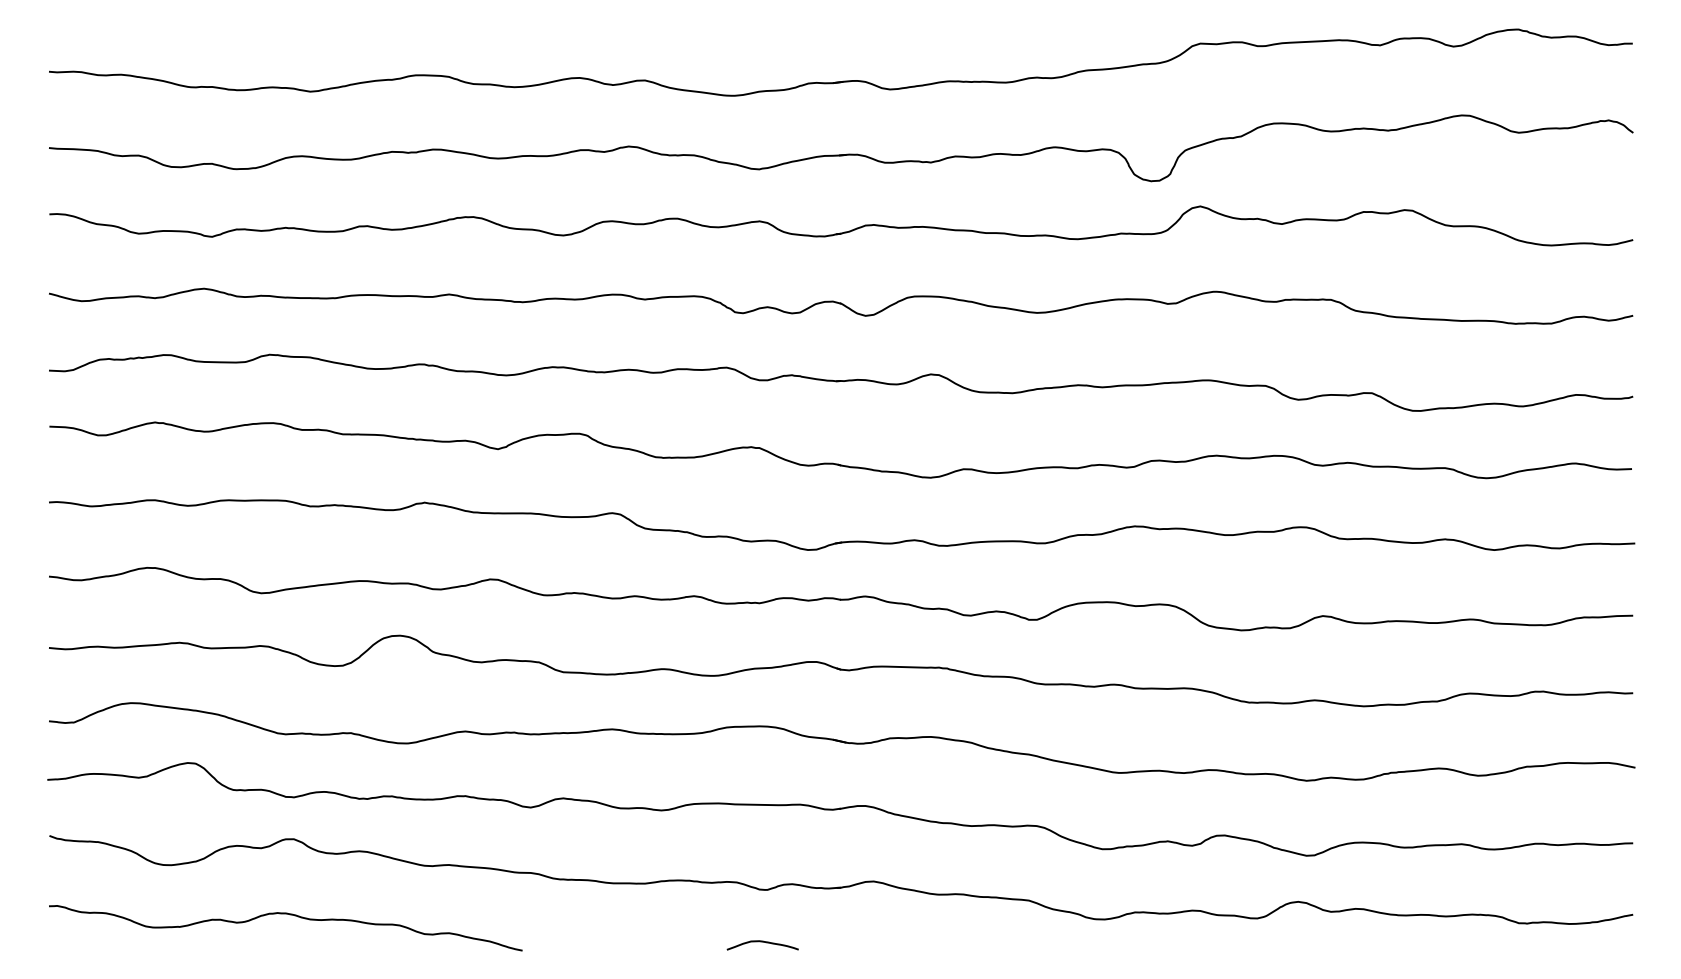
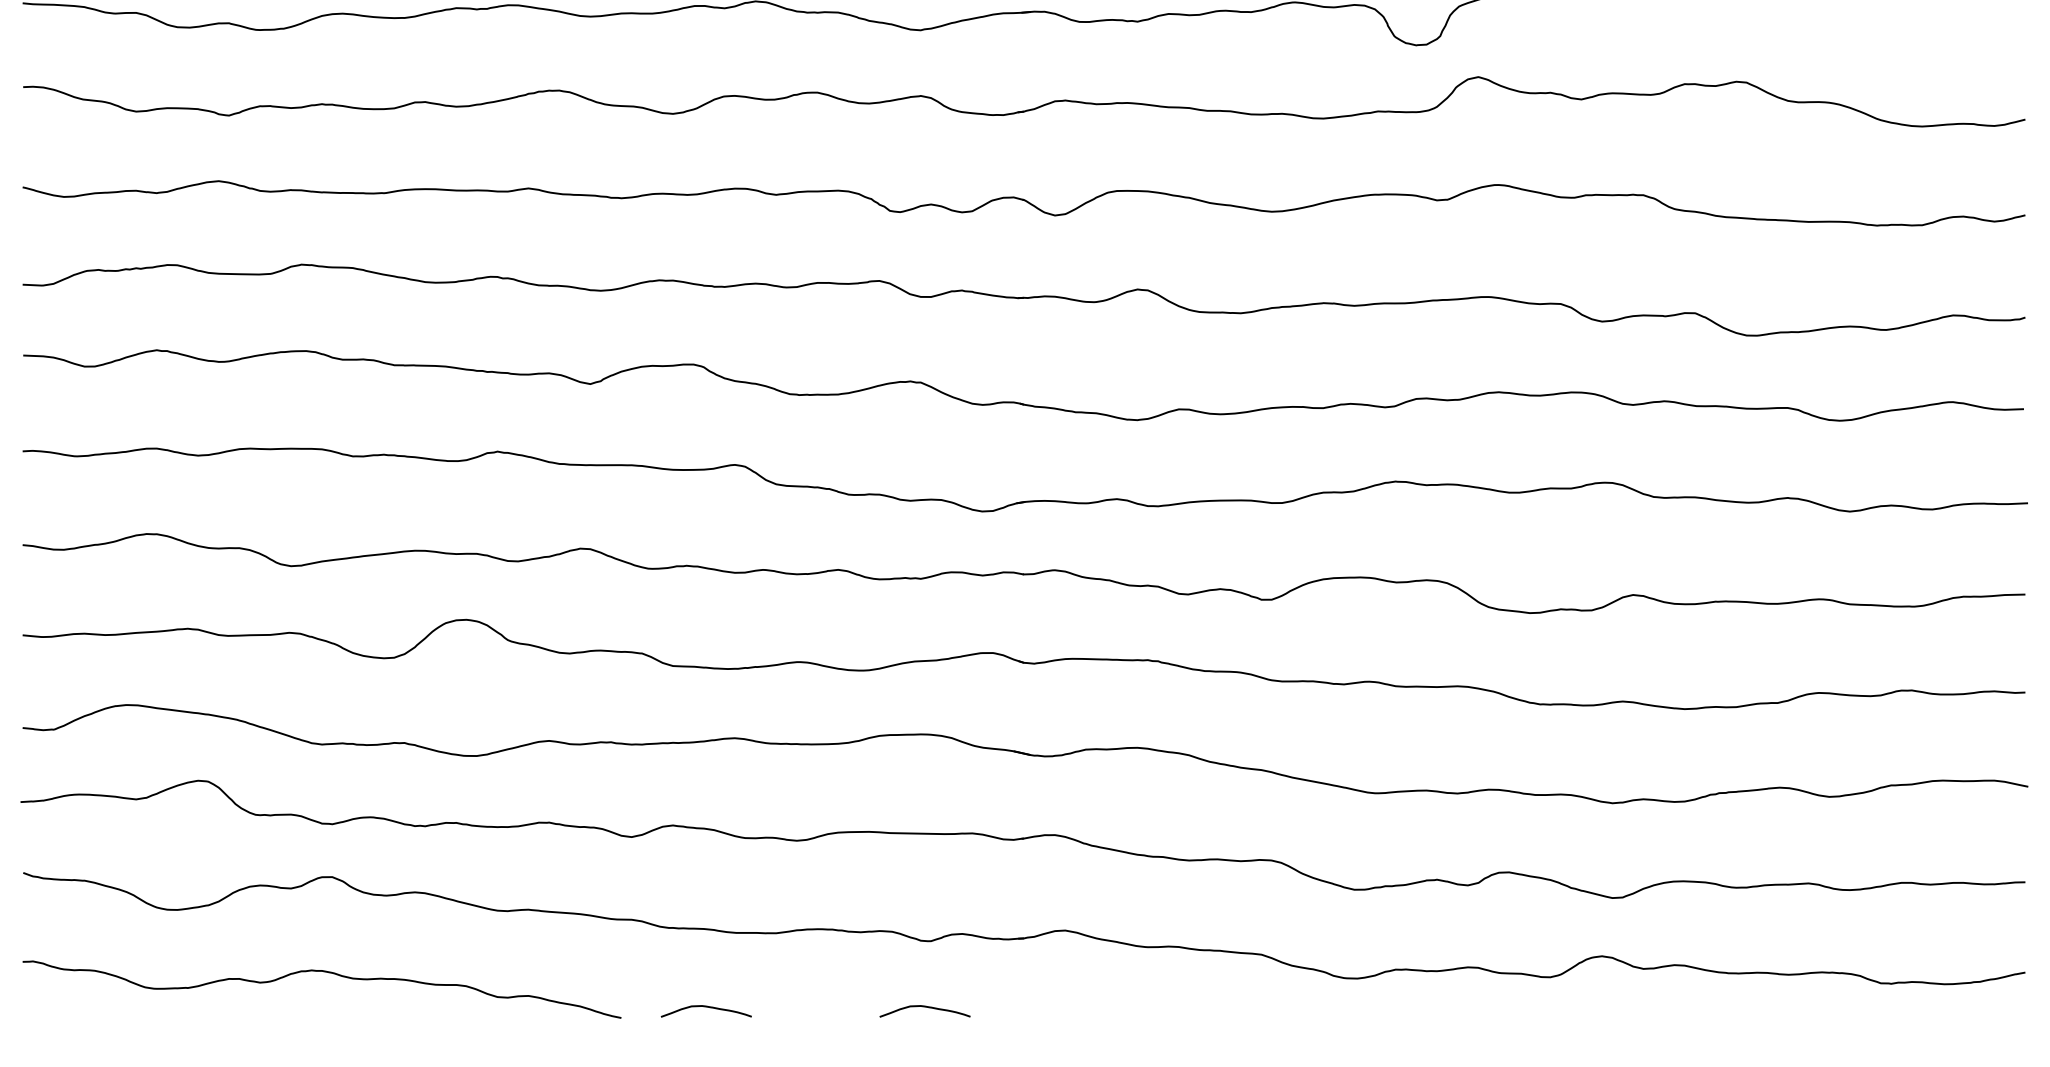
curve: (589, 942) -> (705, 1007), added

